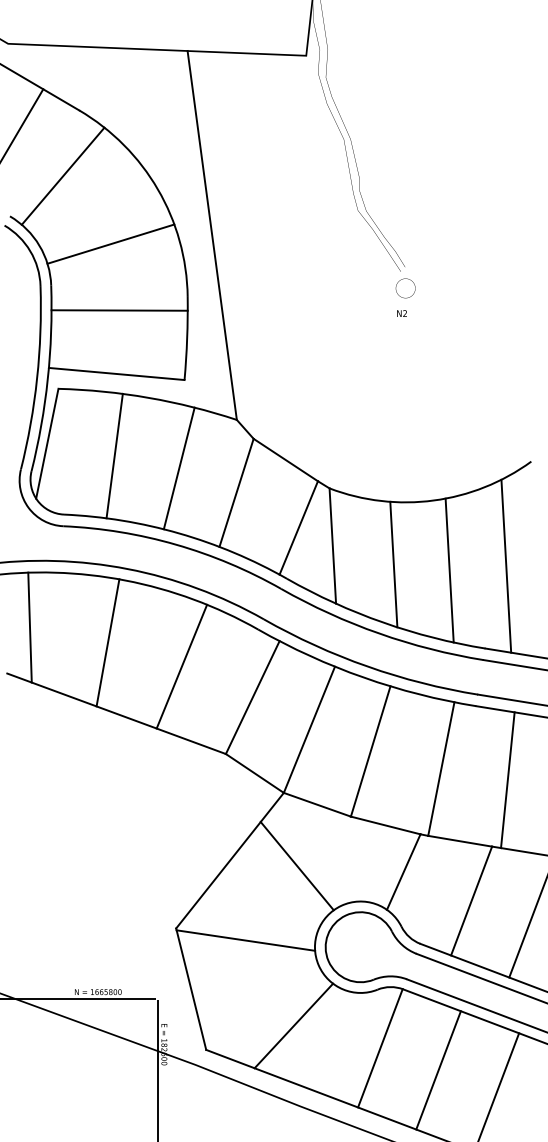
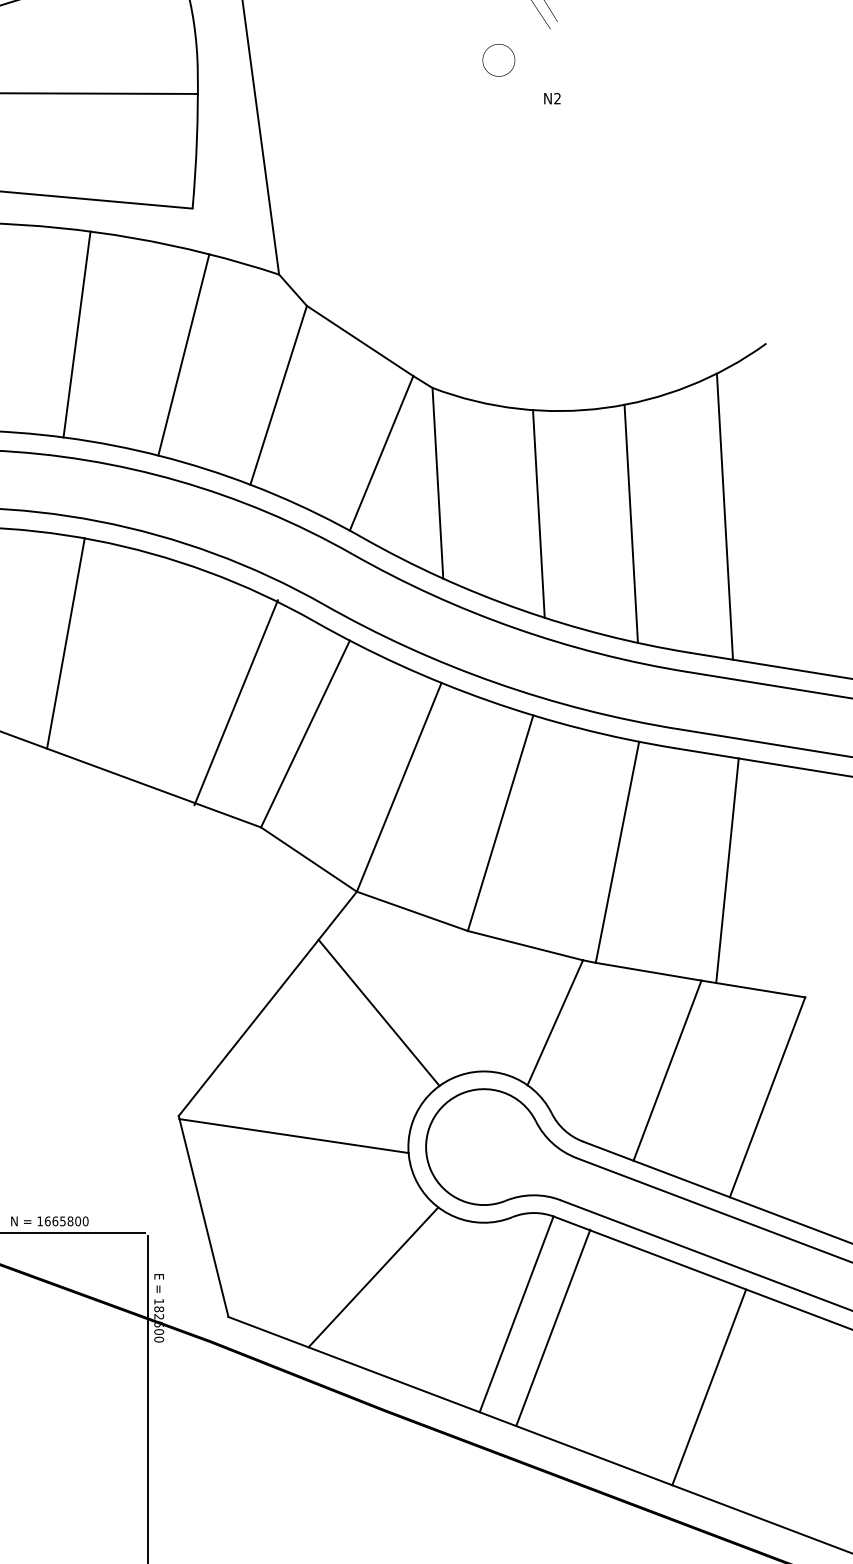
part: (405, 288) -> (498, 60), moved
line: (181, 666) -> (235, 702), moved
line: (438, 1070) -> (553, 1327), moved

